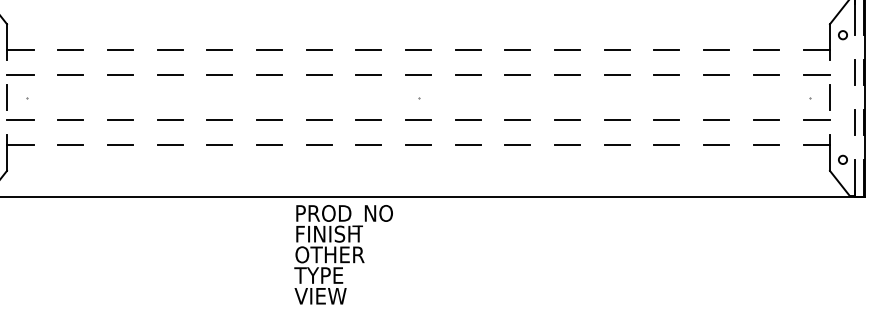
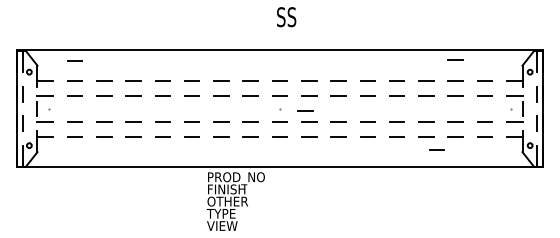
line: (716, 13) -> (455, 59), added
line: (69, 15) -> (74, 60), added
line: (461, 100) -> (305, 110), added
line: (684, 166) -> (436, 149), added

